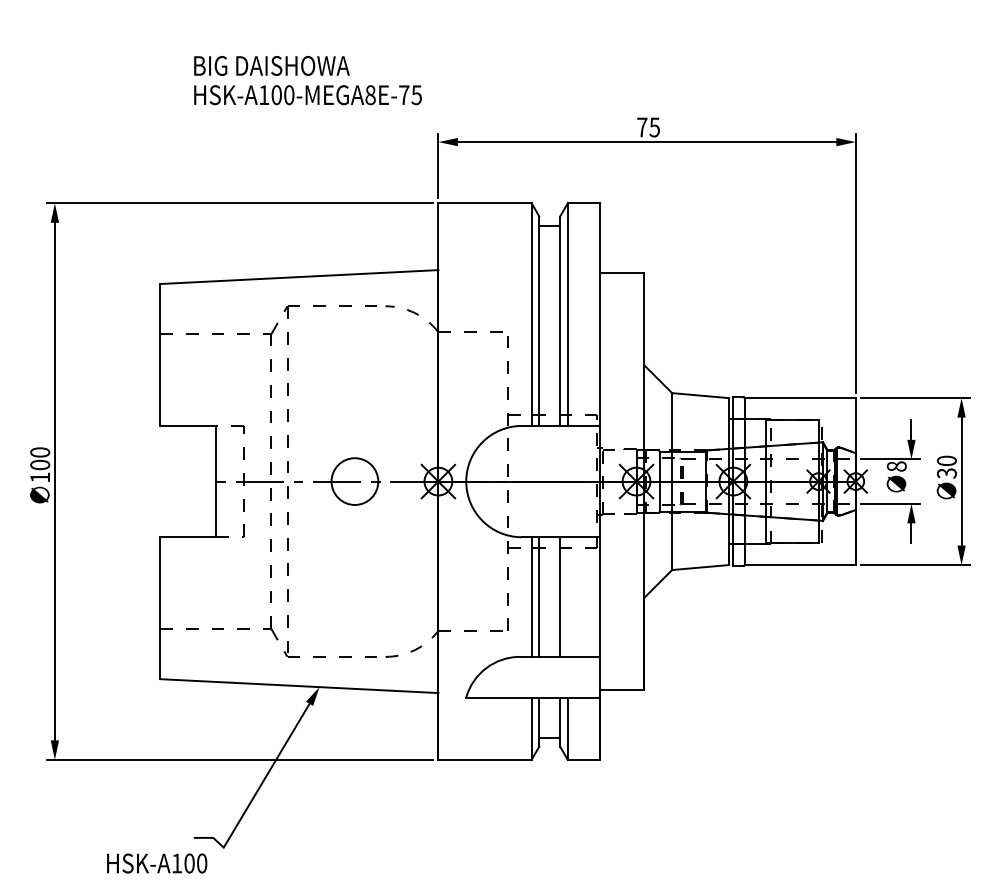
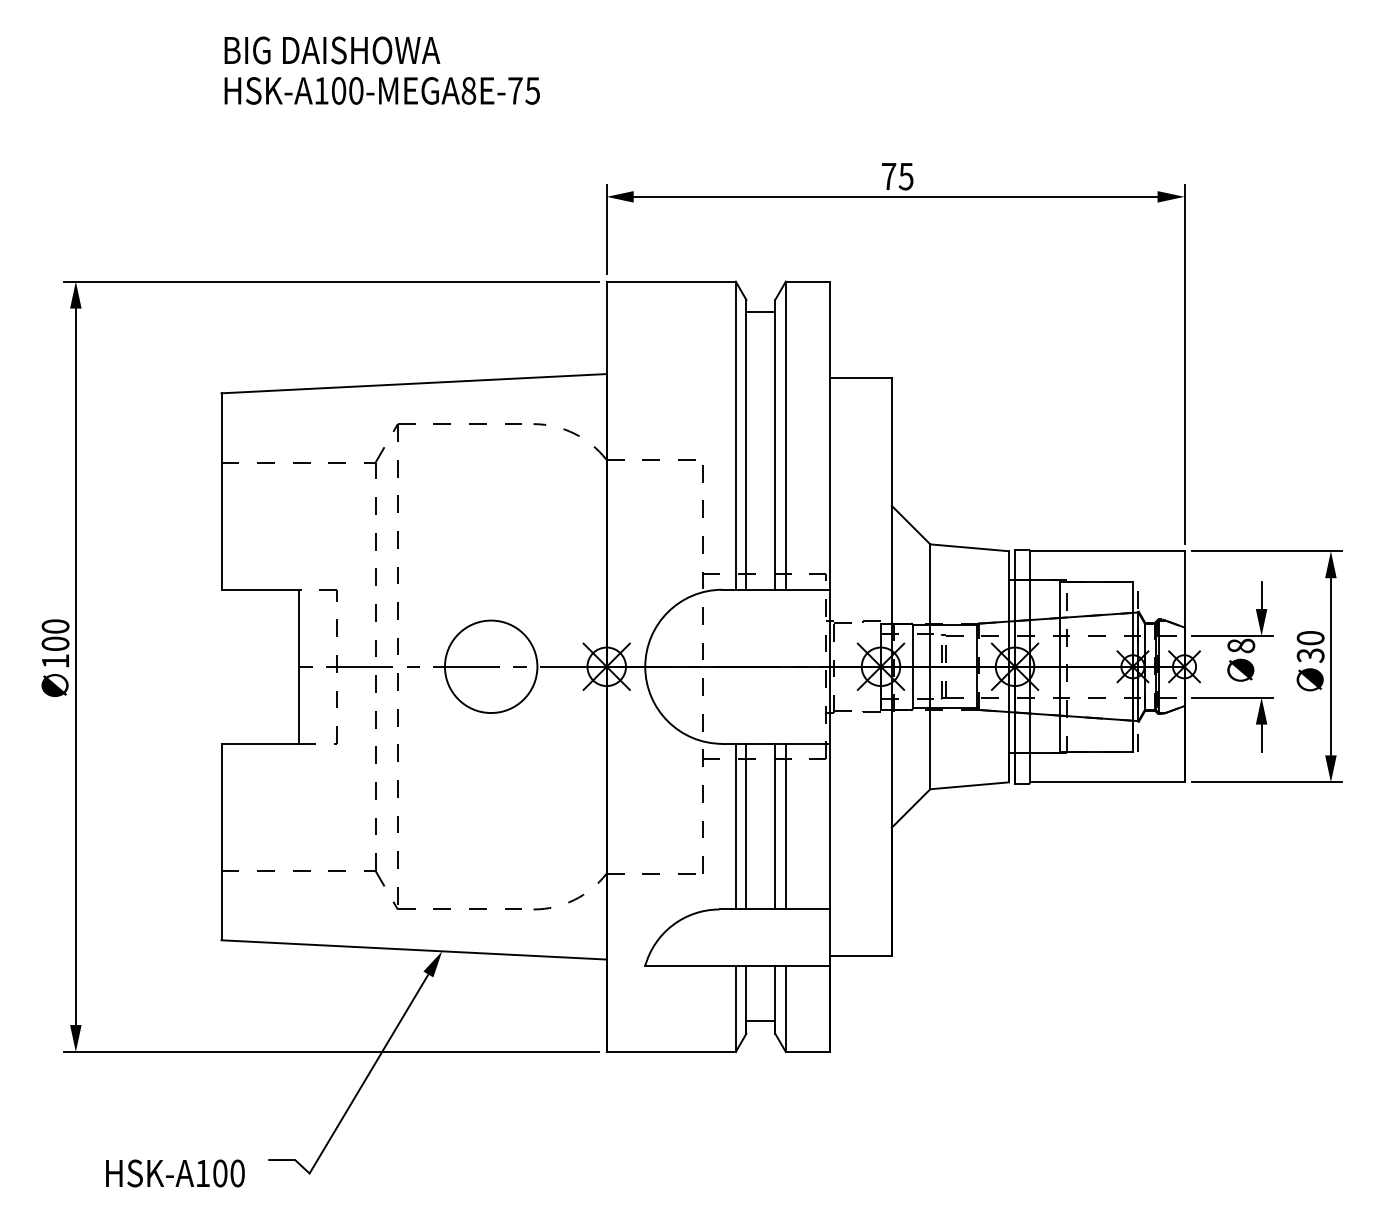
text: (307, 80) -> (381, 70), moved
circle: (354, 481) -> (490, 666), size x1.43
line: (567, 596) -> (785, 826), added
text: (157, 863) -> (175, 1173), moved

